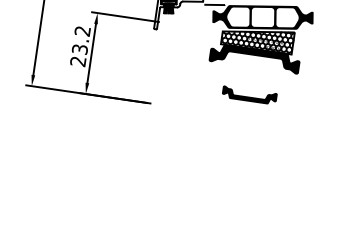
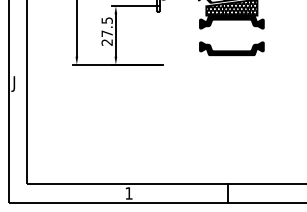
text: (80, 40) -> (106, 27), 23.2 -> 27.5
part: (249, 94) -> (231, 48), size x1.67

